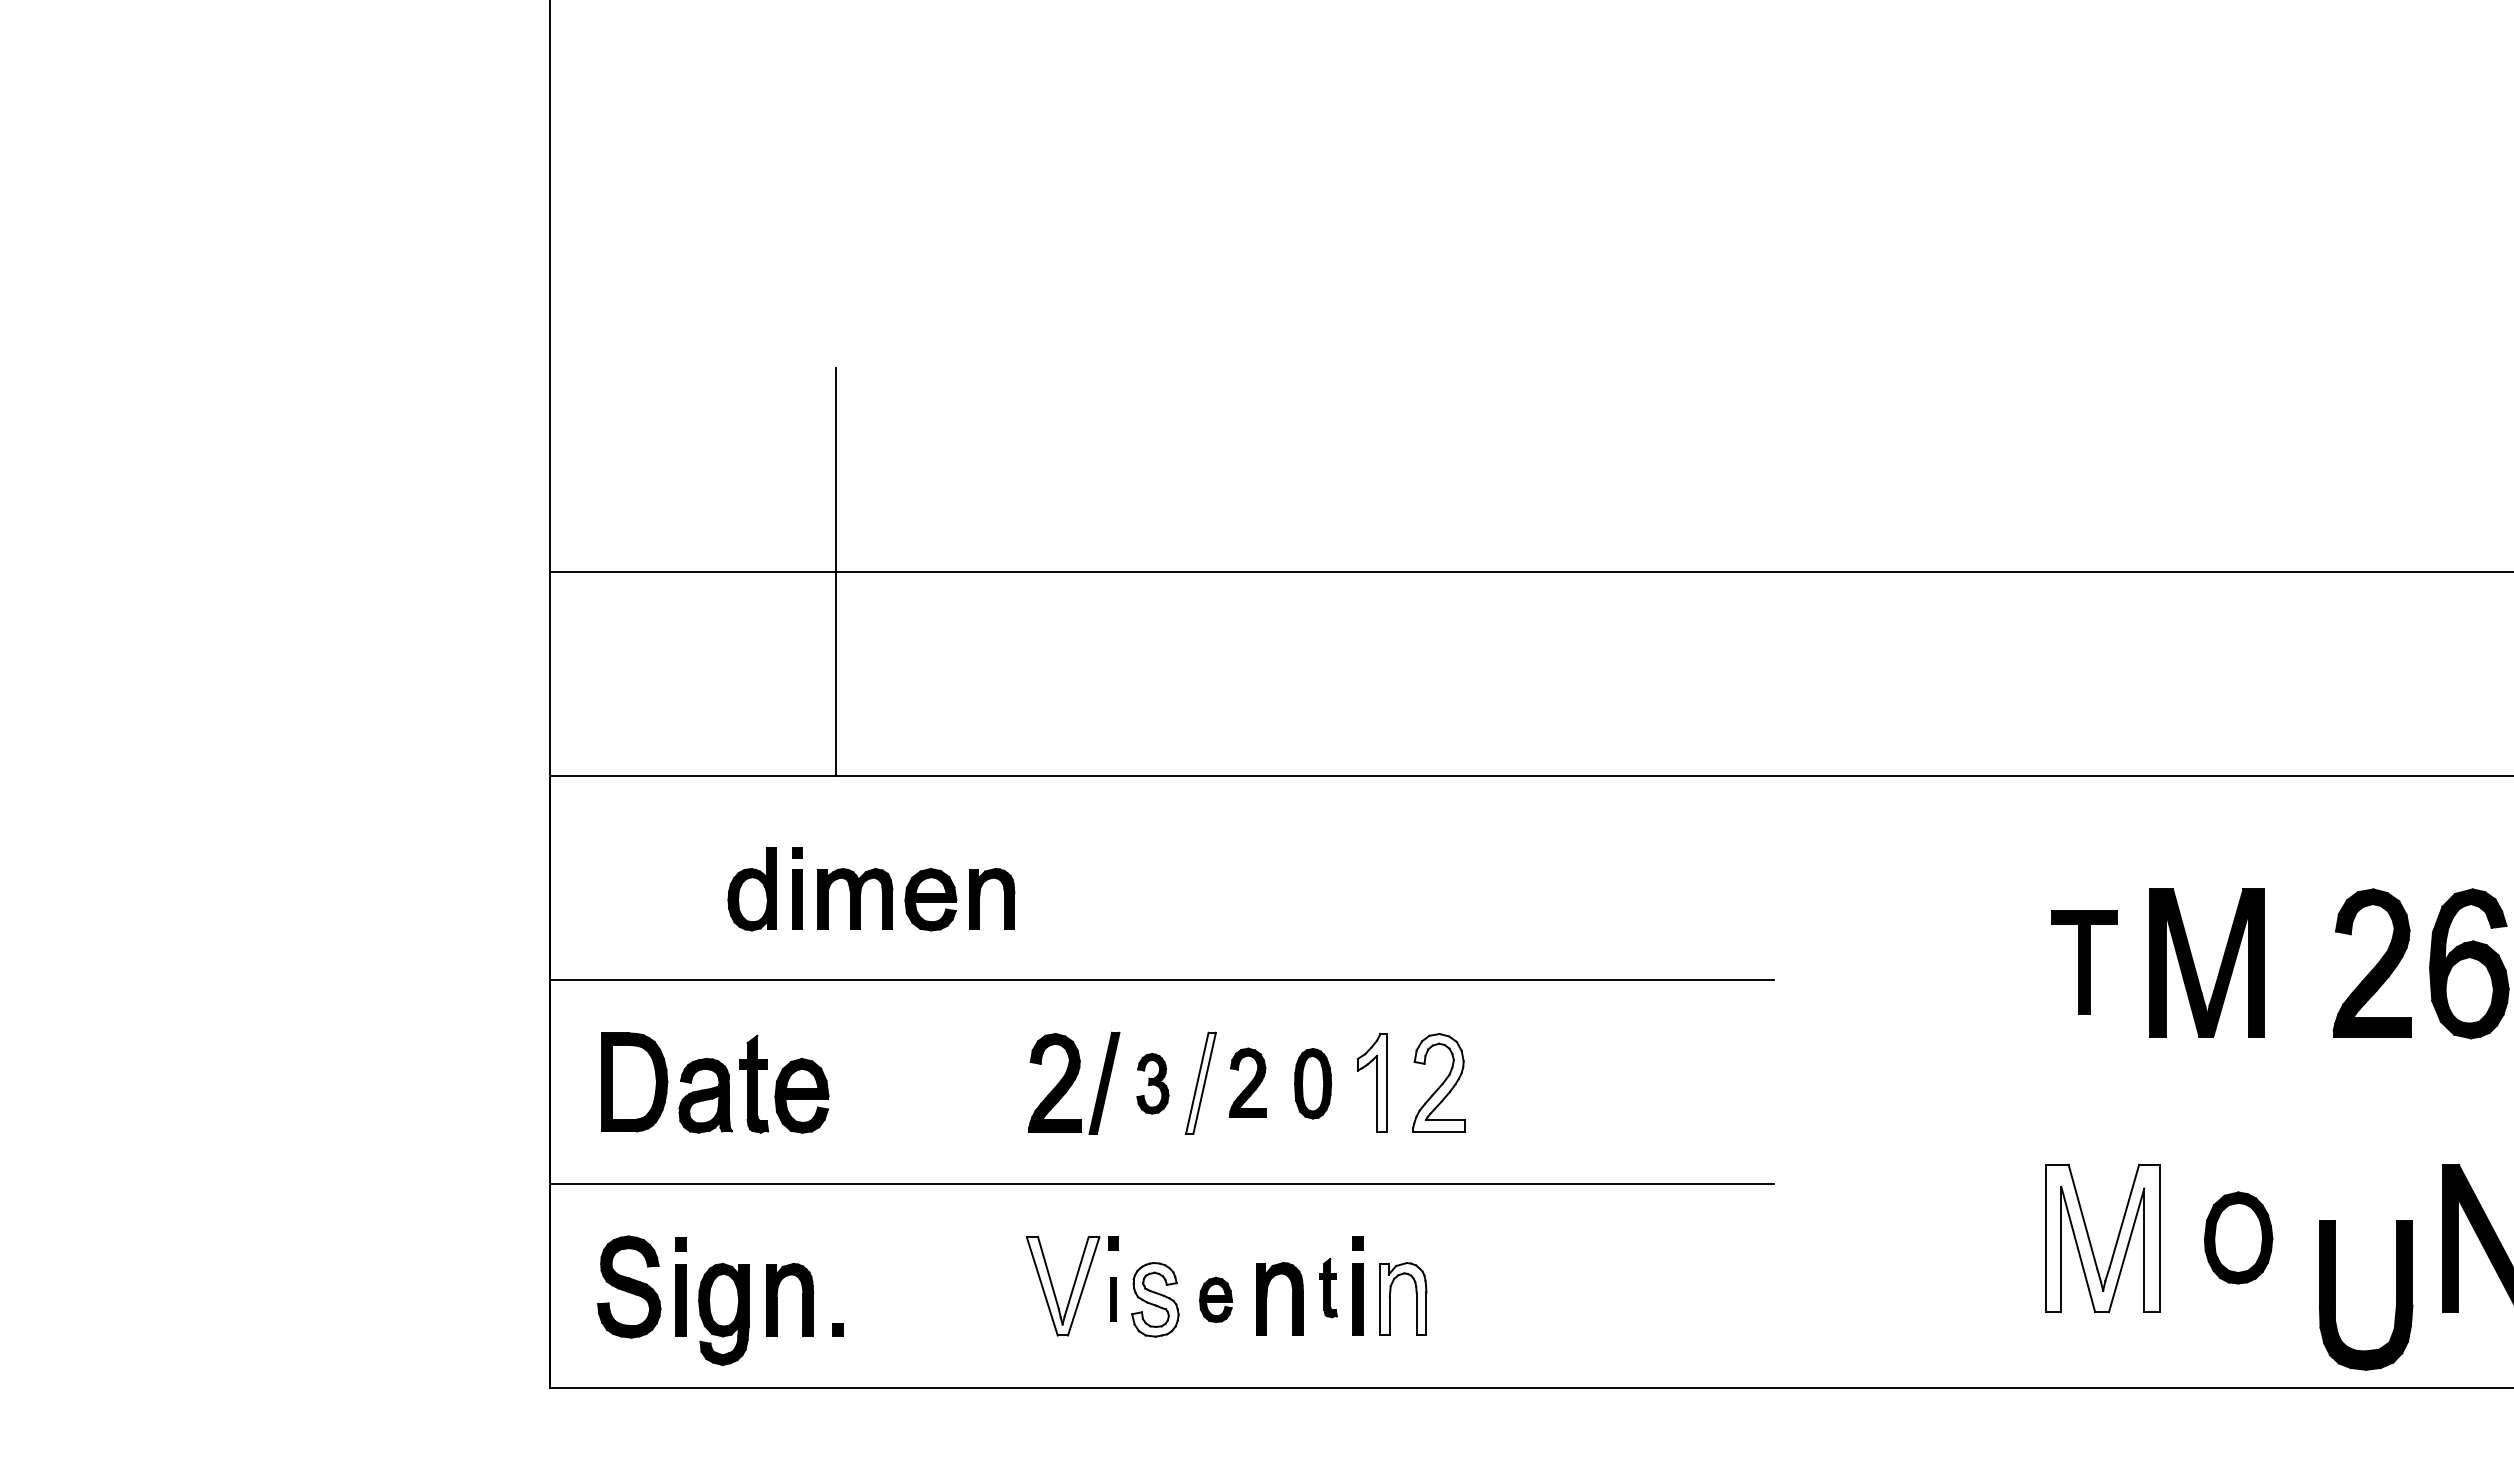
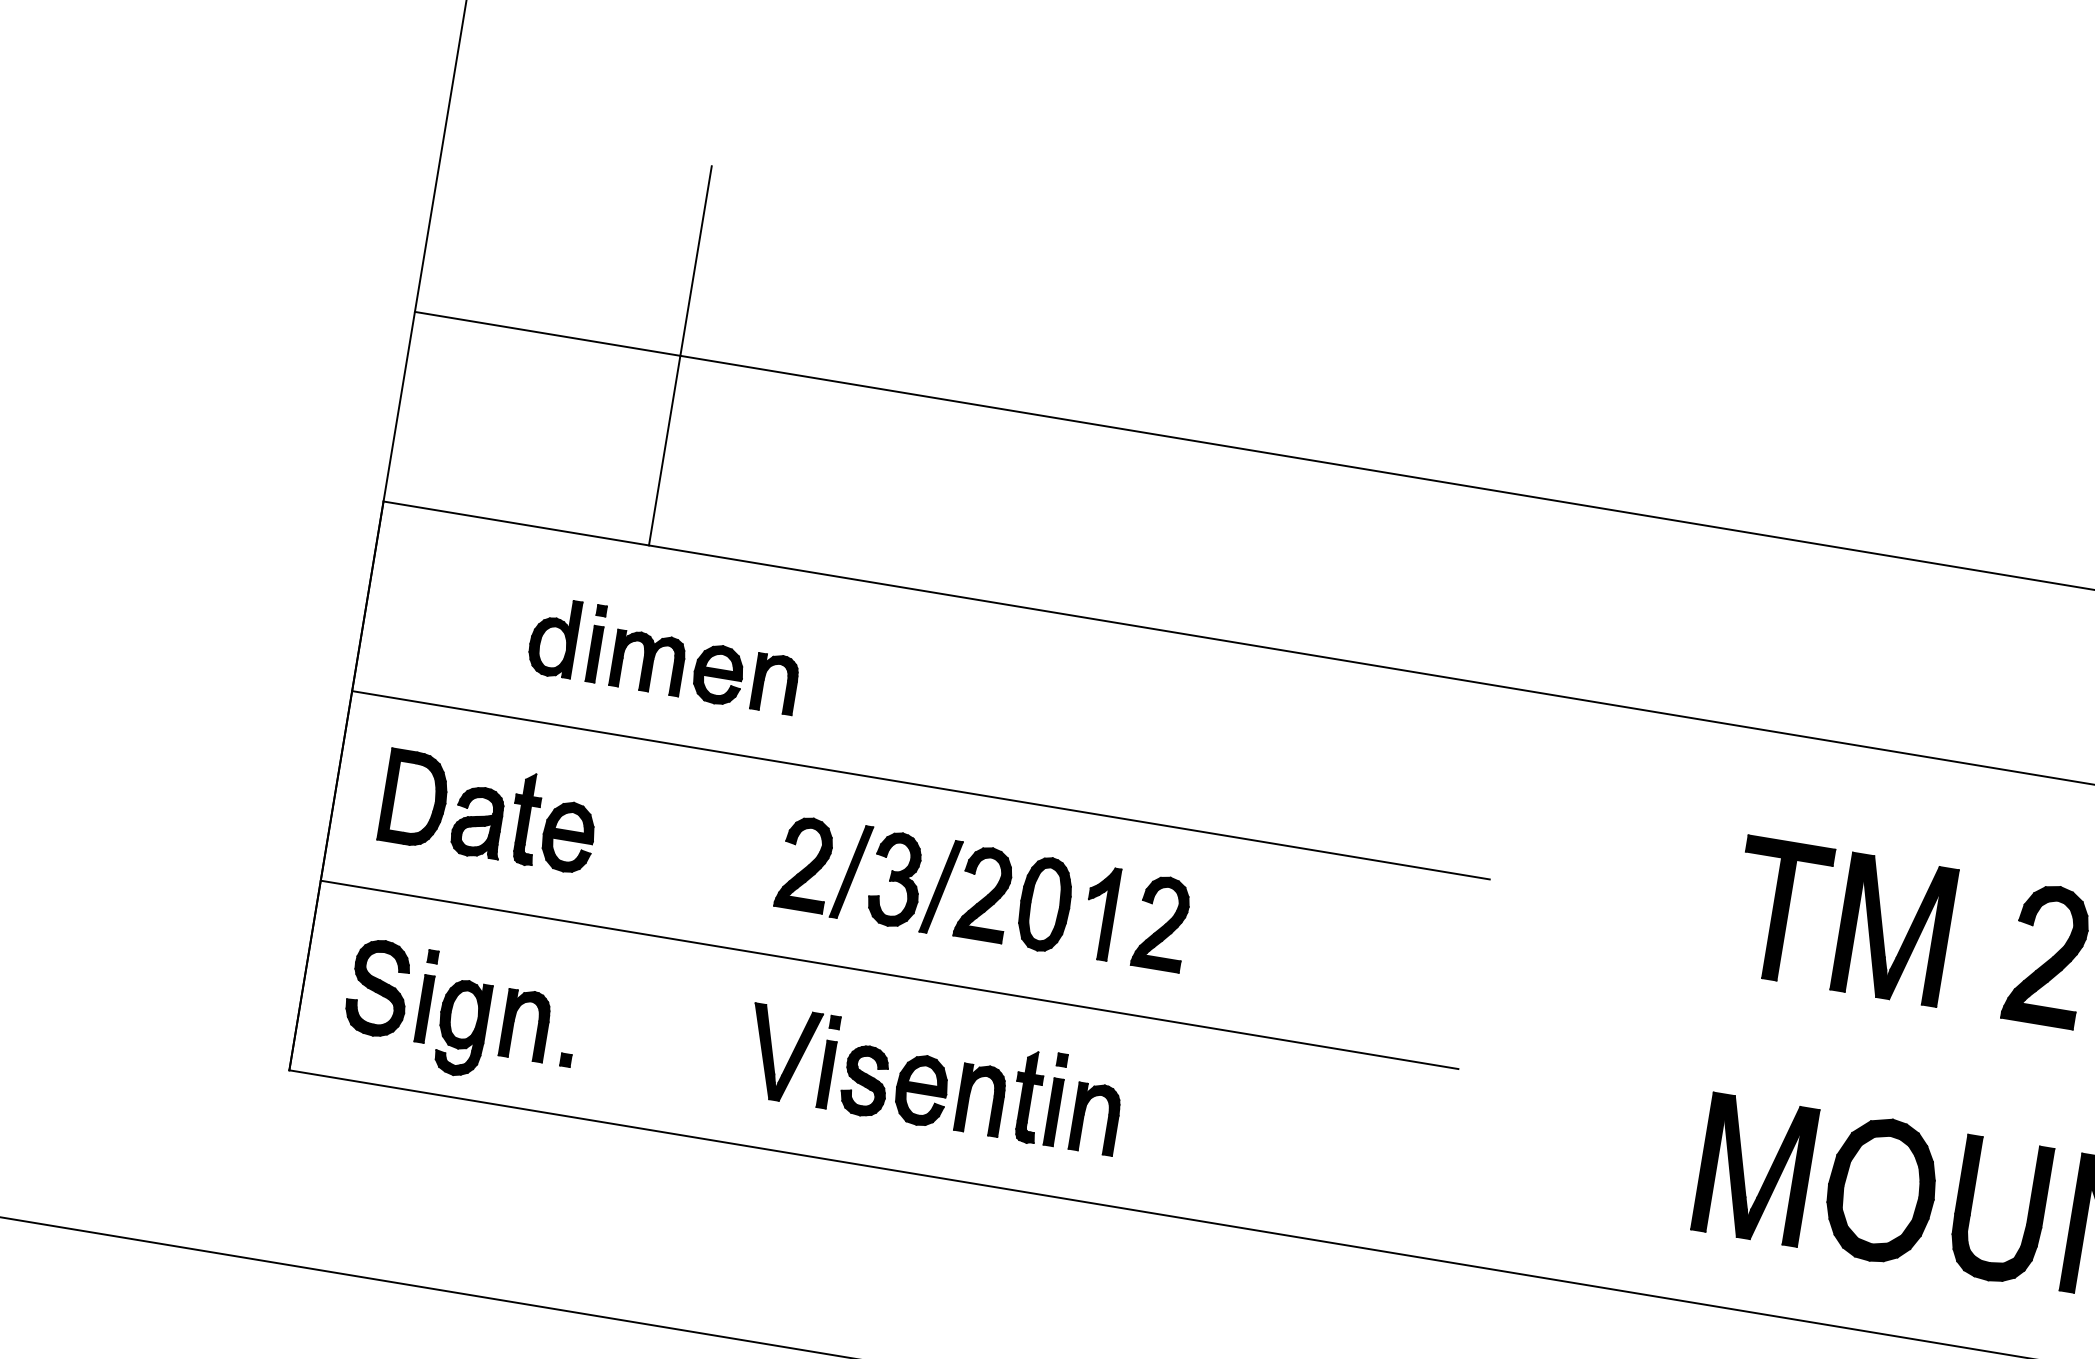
part: (2084, 962) -> (1780, 910), size x1.43
fill: (1200, 1082) -> (940, 886), added
part: (1247, 1082) -> (984, 893), size x1.43
part: (1152, 1083) -> (896, 879), size x1.67
part: (1312, 1083) -> (1044, 904), size x1.43
fill: (1371, 1083) -> (1099, 913), added
fill: (1438, 1083) -> (1161, 923), added
fill: (2102, 1237) -> (1755, 1168), added
part: (2238, 1237) -> (1881, 1189), size x1.67
fill: (1062, 1286) -> (781, 1054), added
part: (1328, 1287) -> (1028, 1096), size x1.67
part: (2396, 1295) -> (2028, 1215), moved
part: (1113, 1299) -> (826, 1074), size x1.67
fill: (1155, 1299) -> (865, 1080), added
part: (1215, 1299) -> (921, 1089), size x1.67
fill: (1402, 1299) -> (1095, 1118), added

